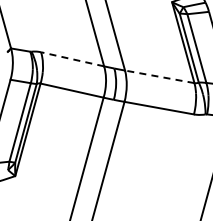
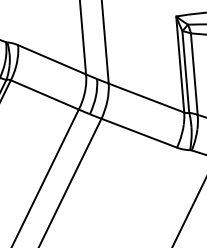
line: (72, 59) -> (51, 59), dashed -> solid
line: (159, 76) -> (146, 97), dashed -> solid

